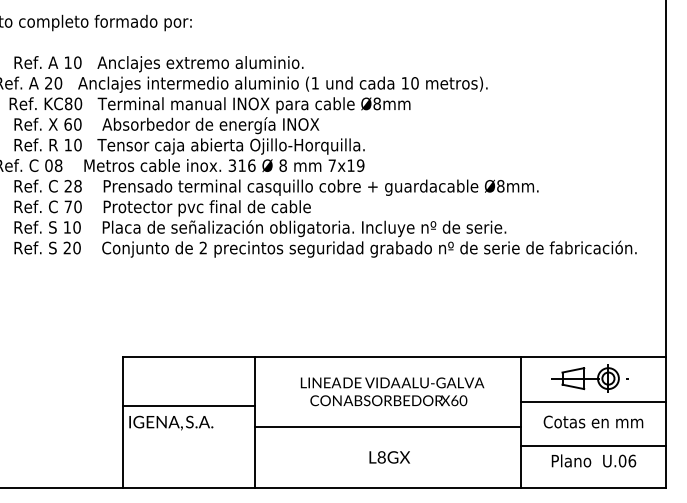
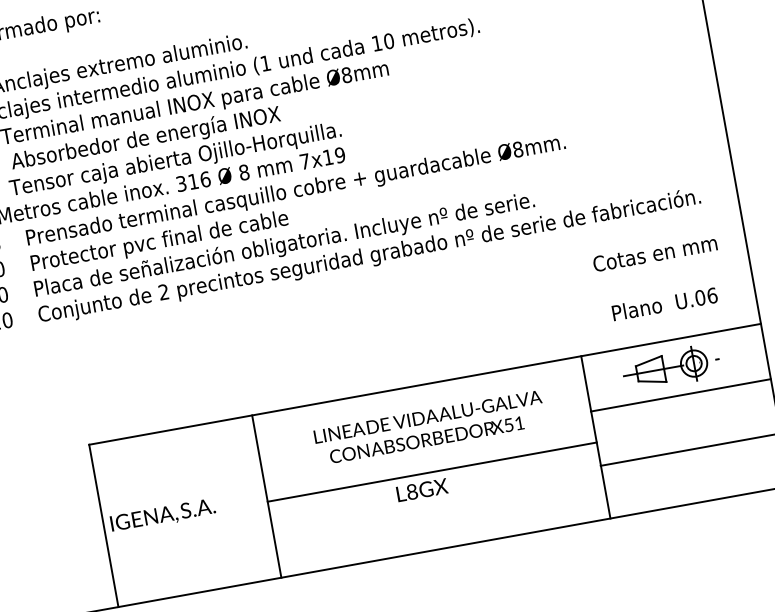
text: (459, 400) -> (514, 423), X60 -> X51
line: (189, 405) -> (181, 490), removed
text: (593, 421) -> (655, 252), moved
text: (389, 457) -> (421, 490), moved
text: (593, 460) -> (664, 303), moved

